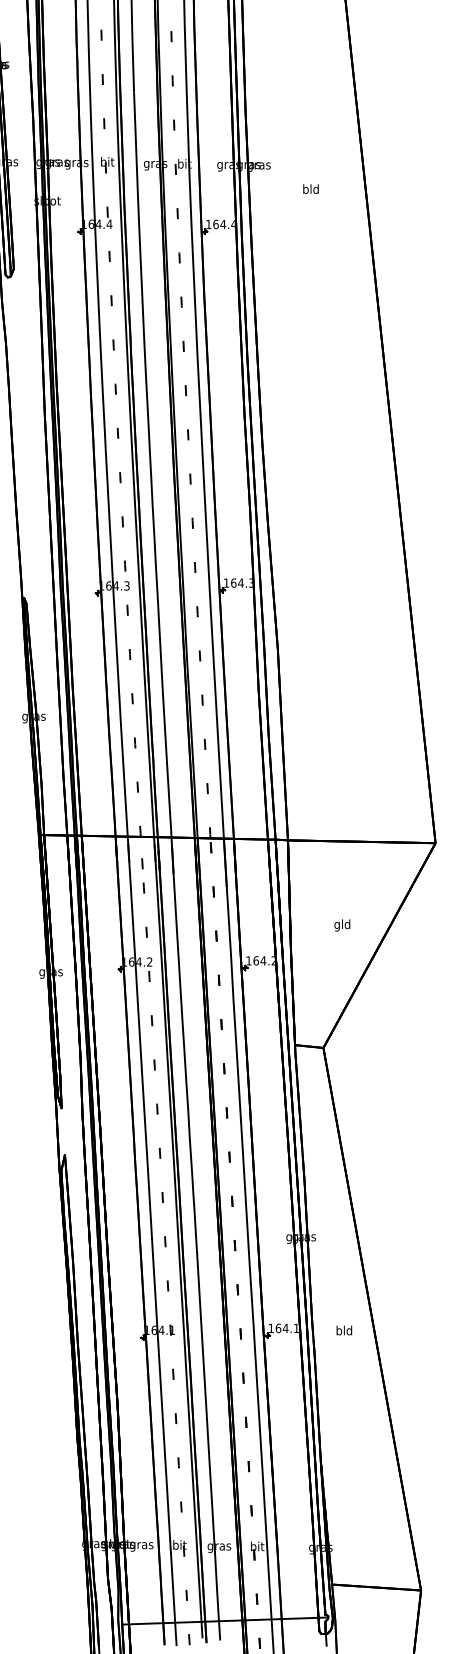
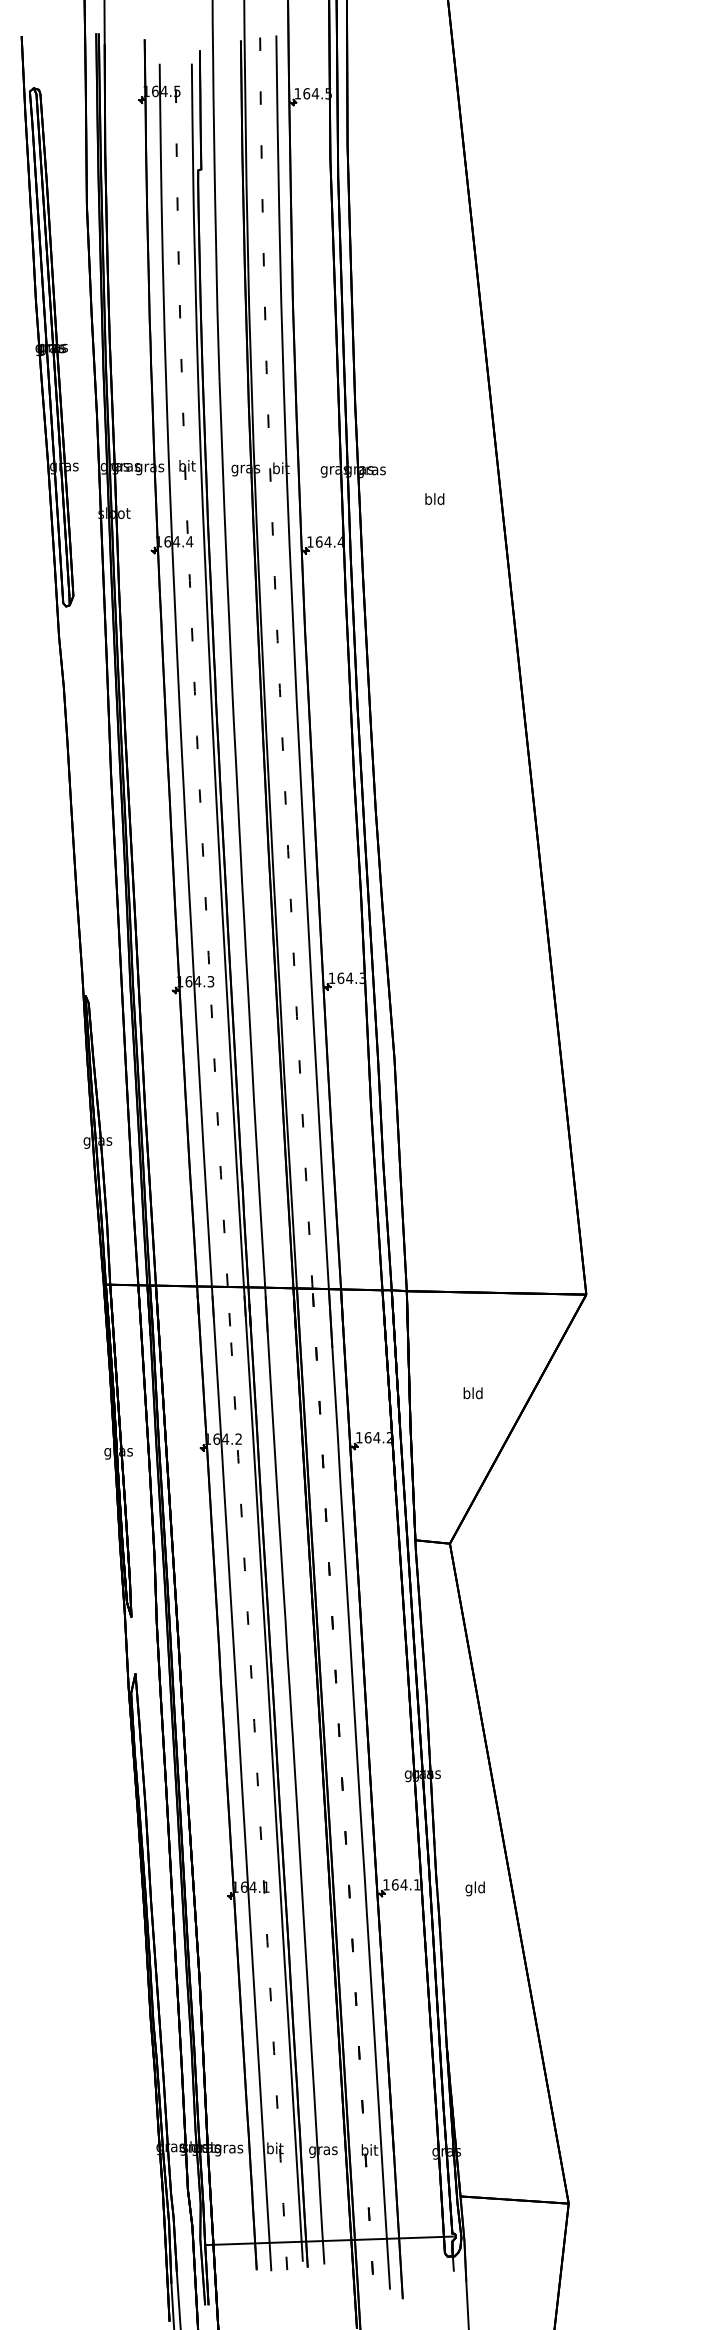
text: (337, 925) -> (466, 1394), gld -> bld
text: (338, 1331) -> (468, 1888), bld -> gld

